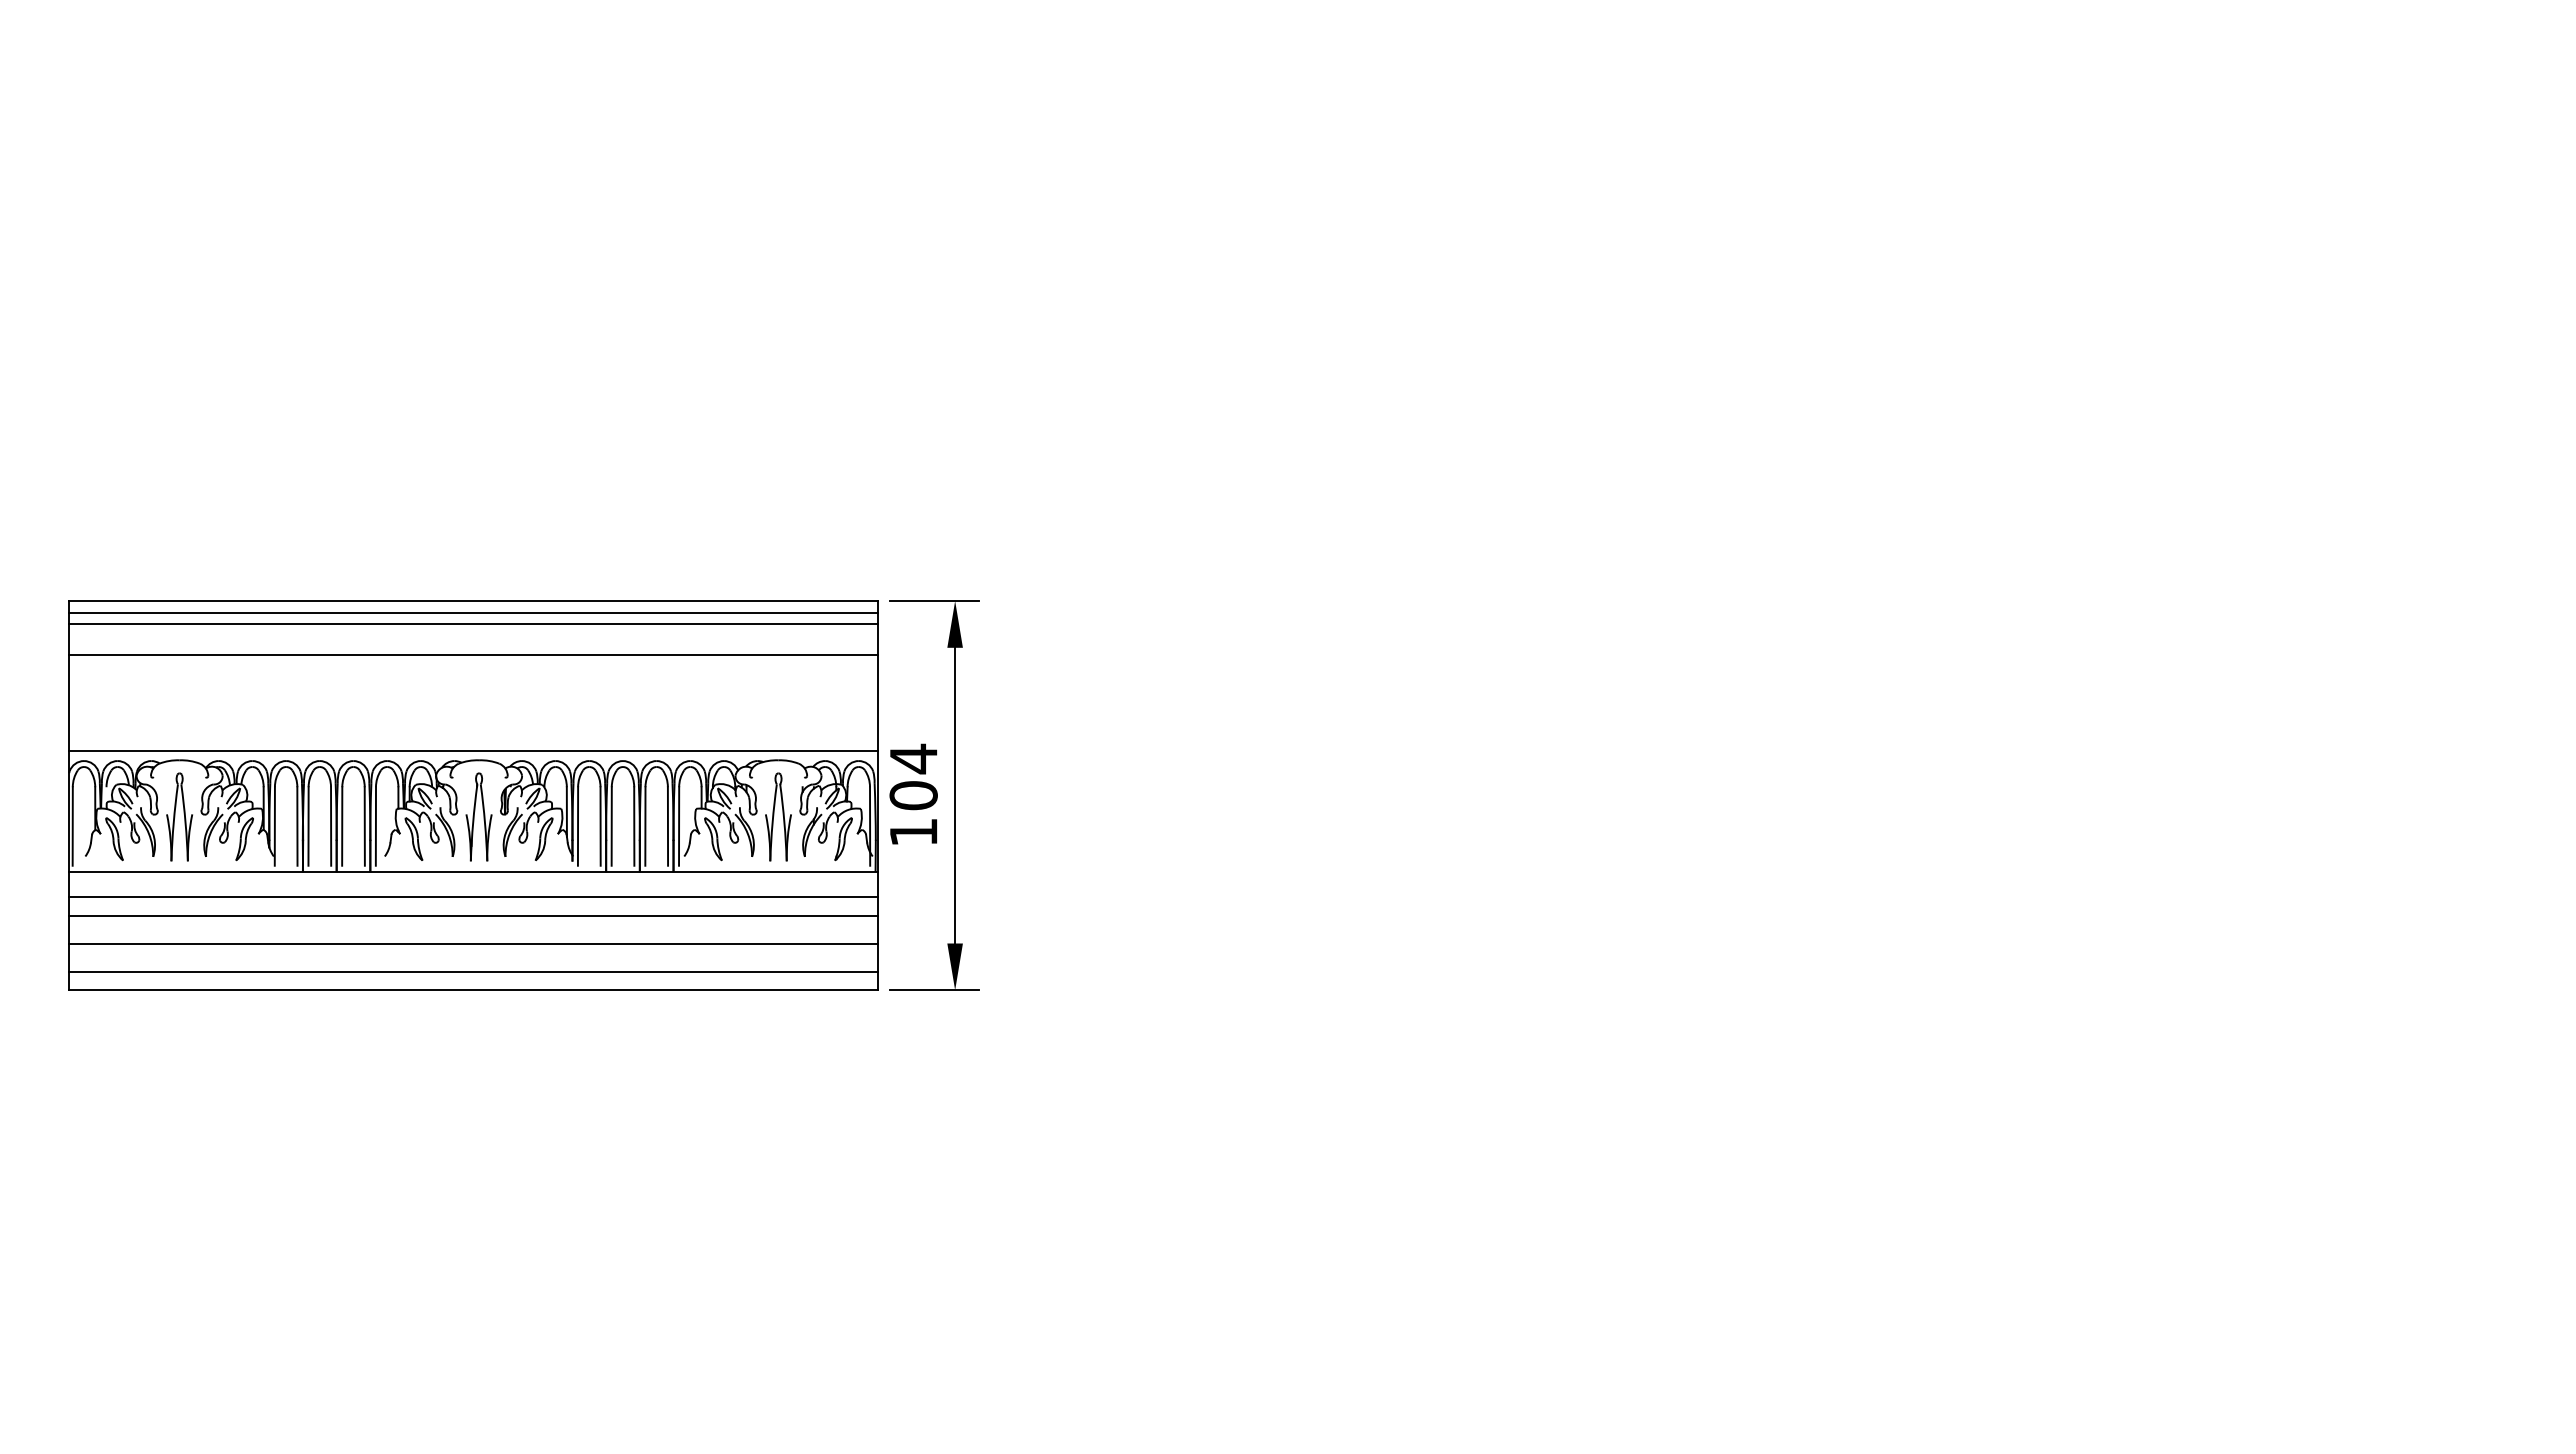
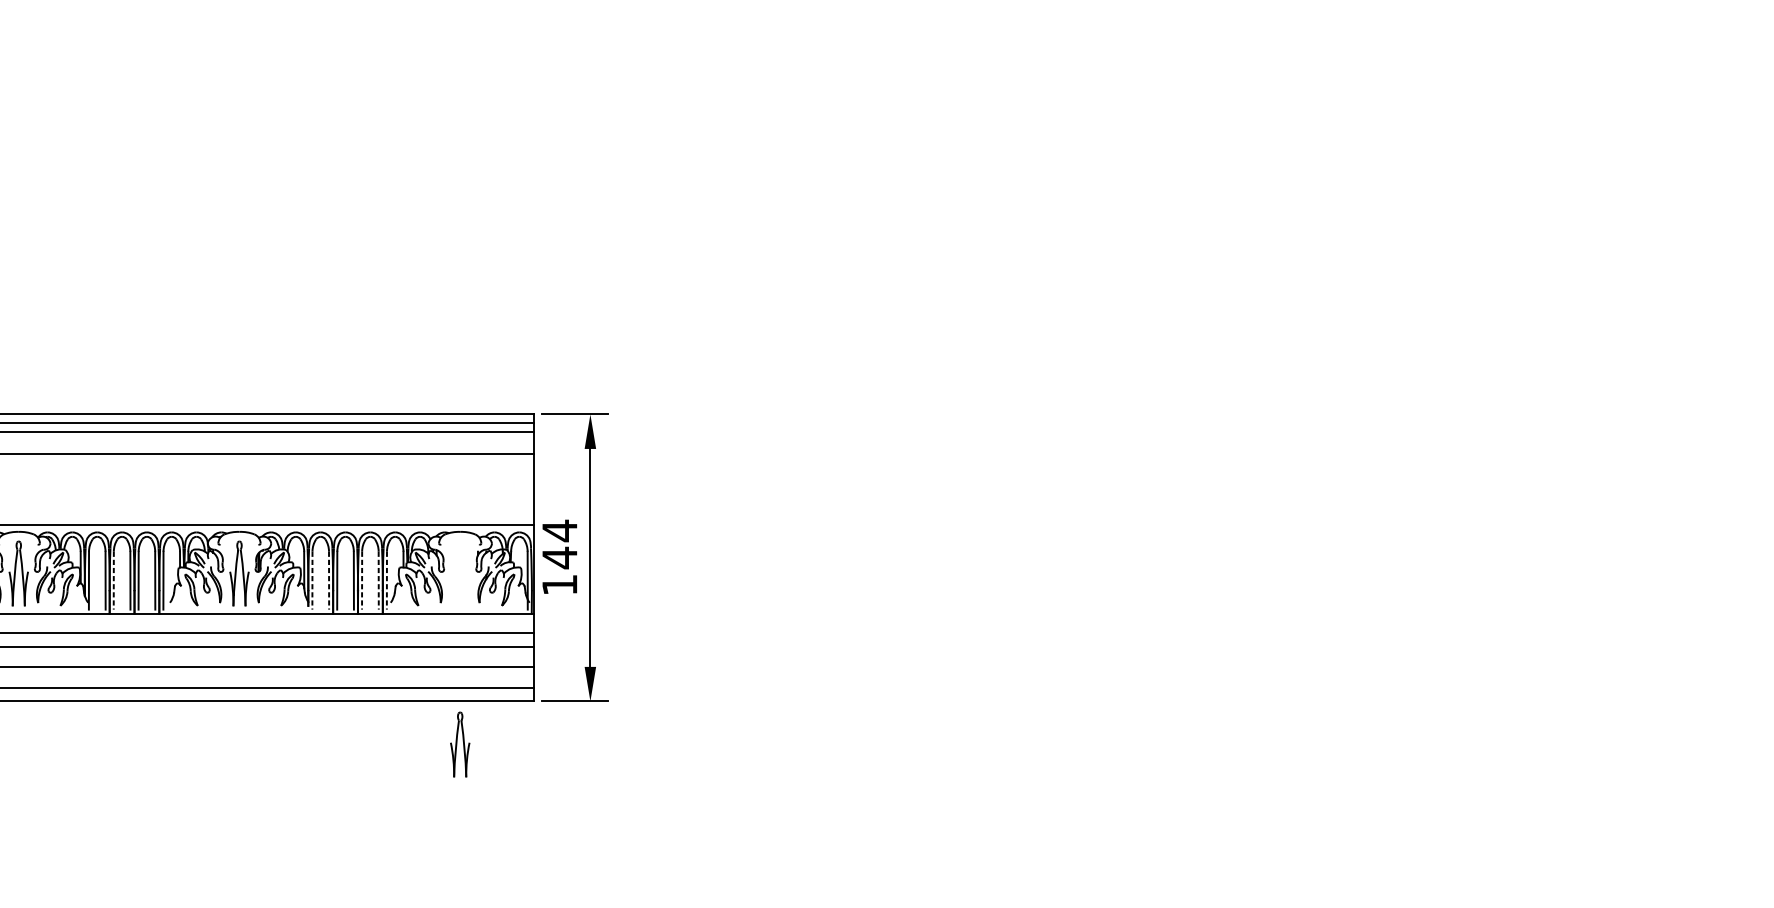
text: (913, 795) -> (559, 557), 104 -> 144
part: (778, 816) -> (460, 744), moved
line: (308, 826) -> (113, 580), solid -> dashed
line: (578, 826) -> (312, 580), solid -> dashed
line: (600, 826) -> (328, 580), solid -> dashed
line: (645, 826) -> (362, 580), solid -> dashed
line: (667, 826) -> (378, 580), solid -> dashed
line: (679, 826) -> (387, 580), solid -> dashed

